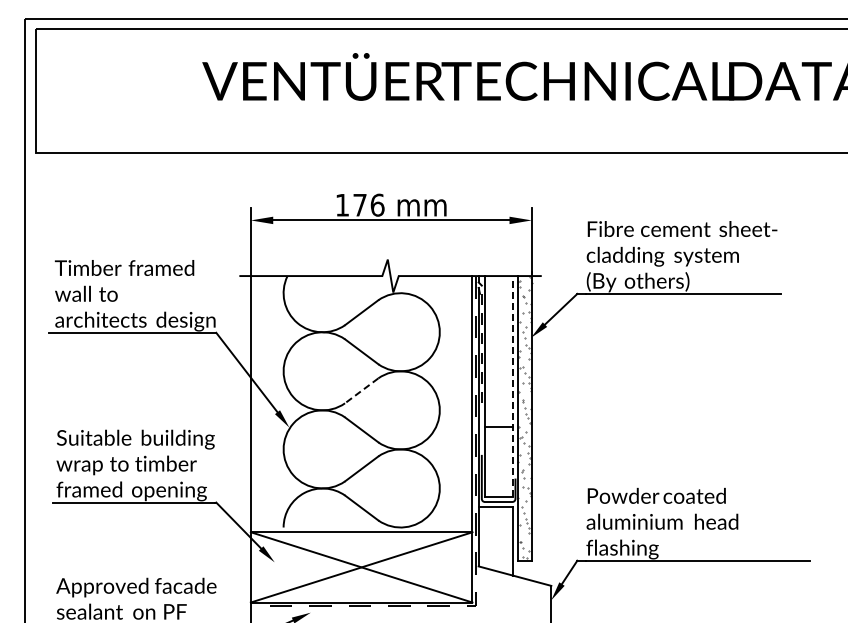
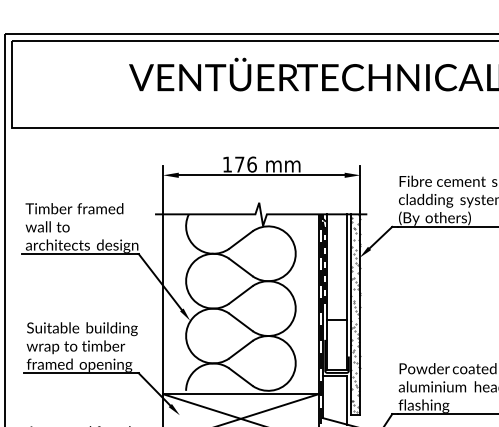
line: (513, 386) -> (347, 291), dashed -> solid
line: (361, 390) -> (240, 294), dashed -> solid

